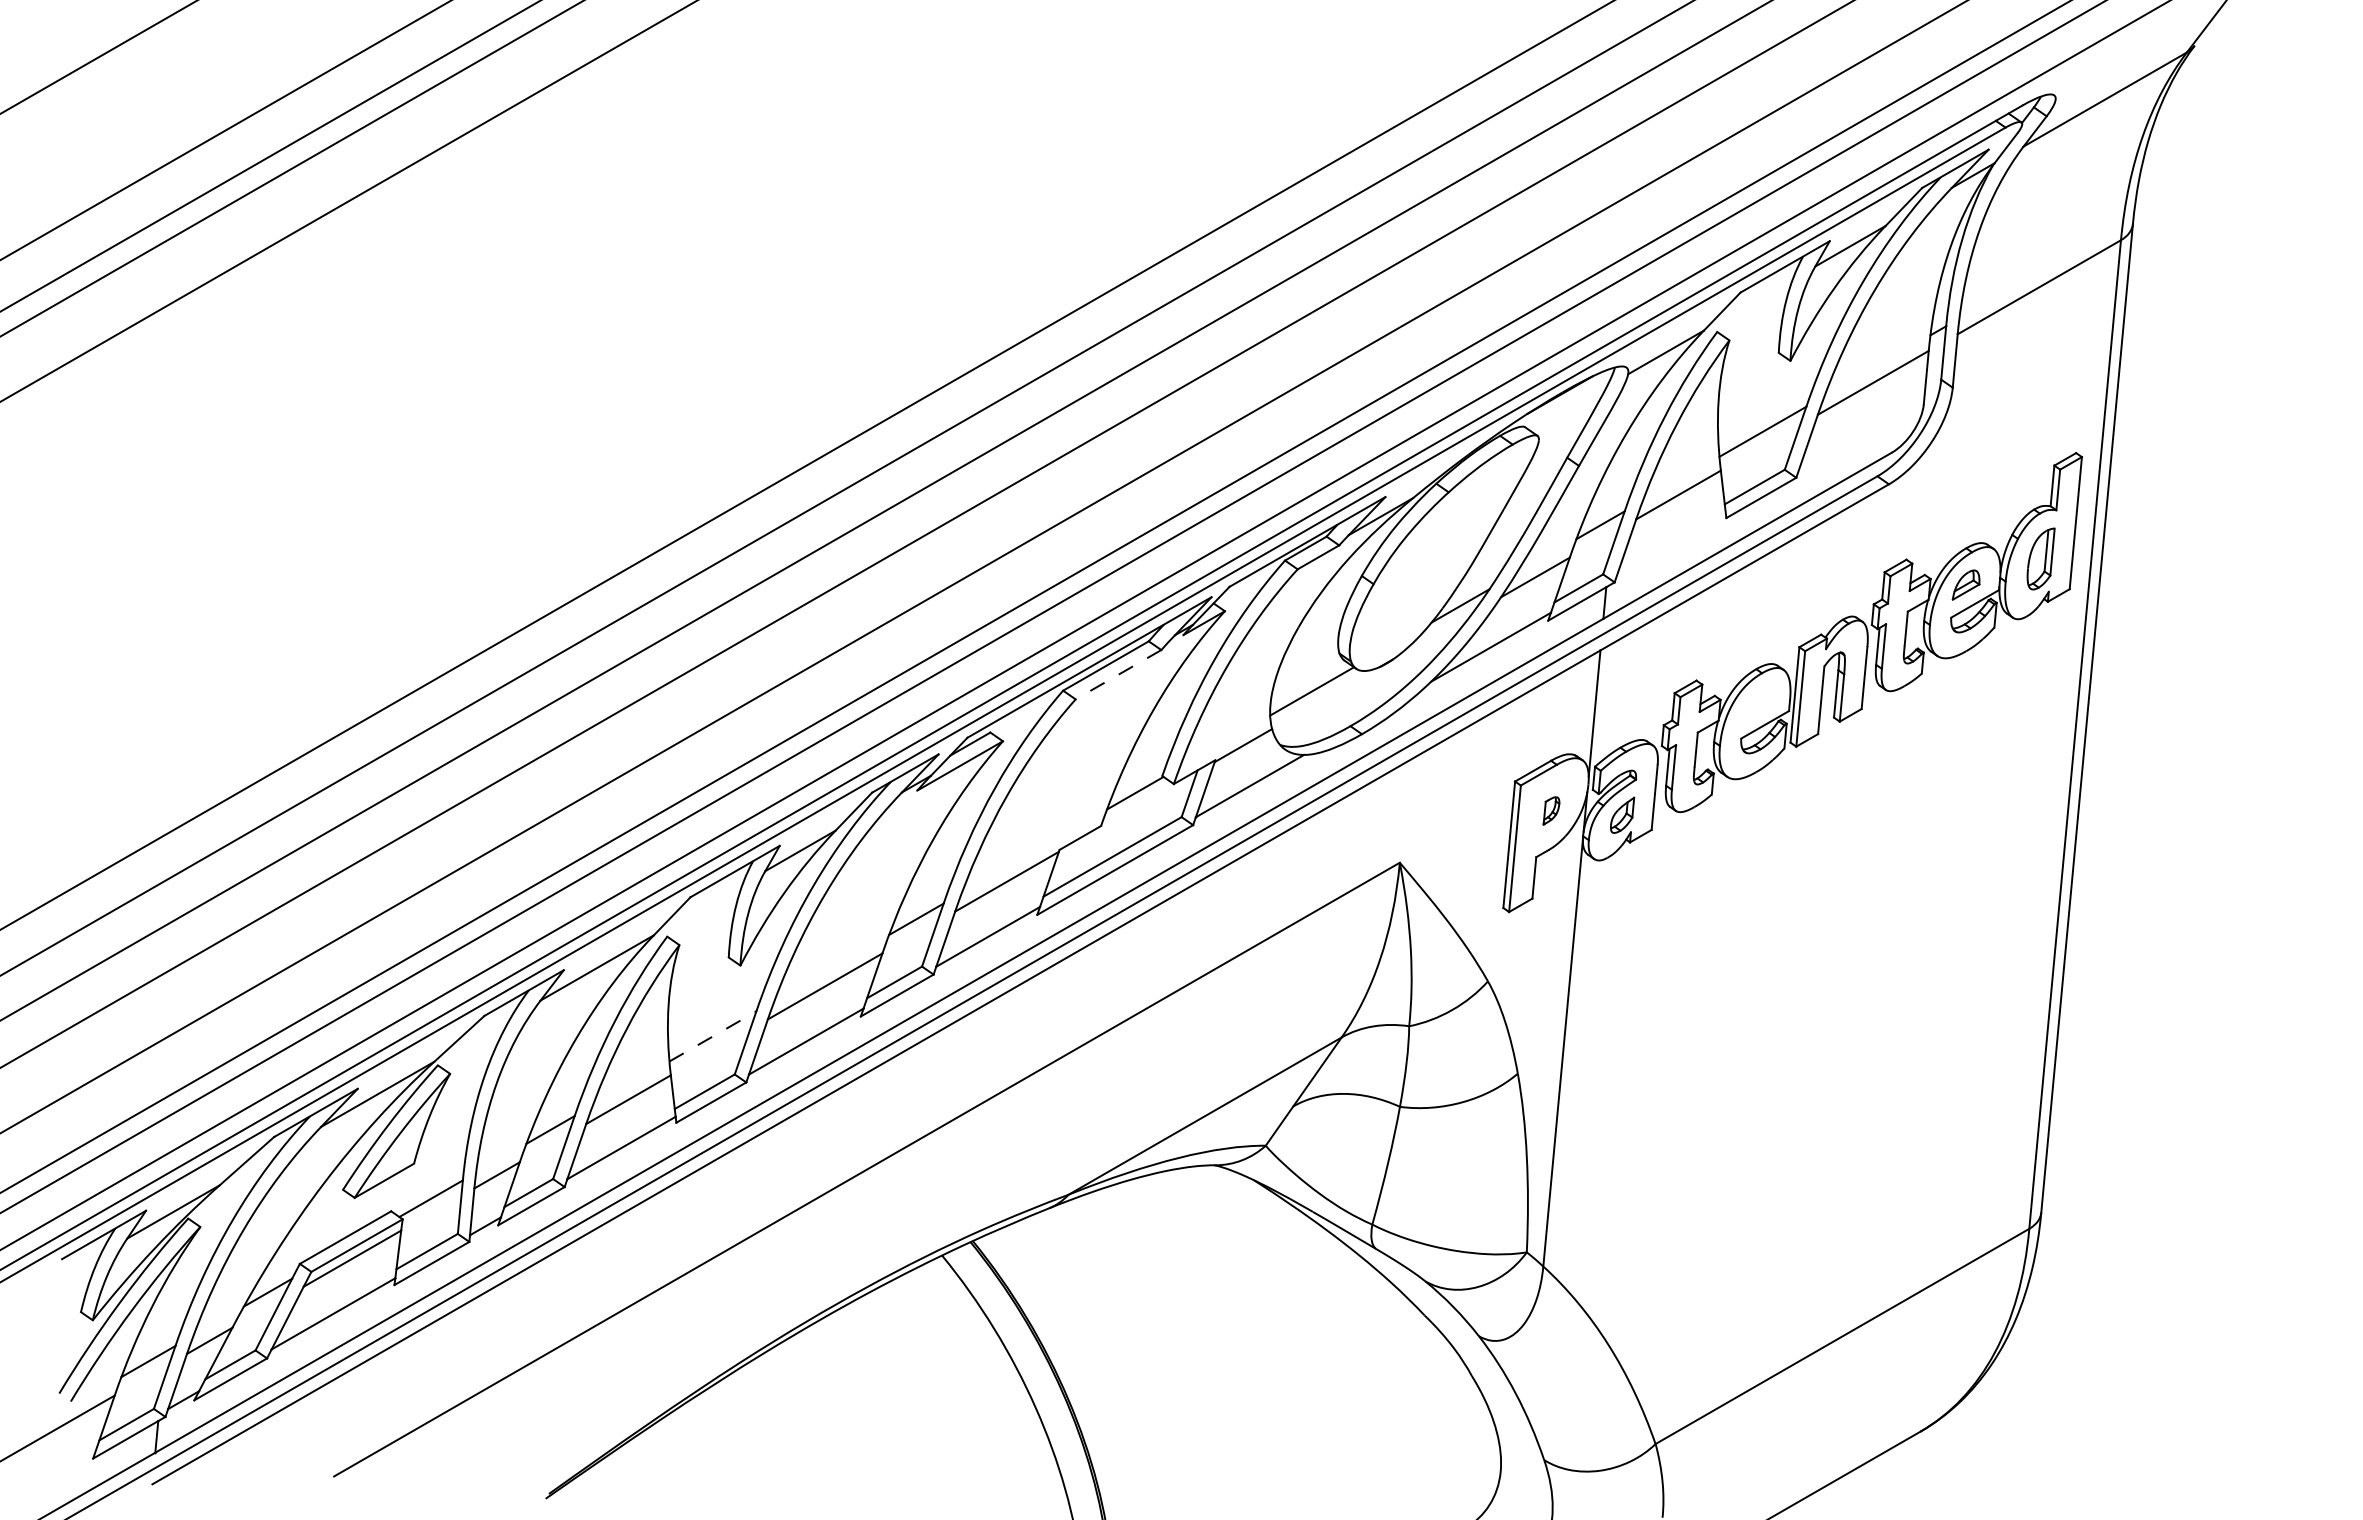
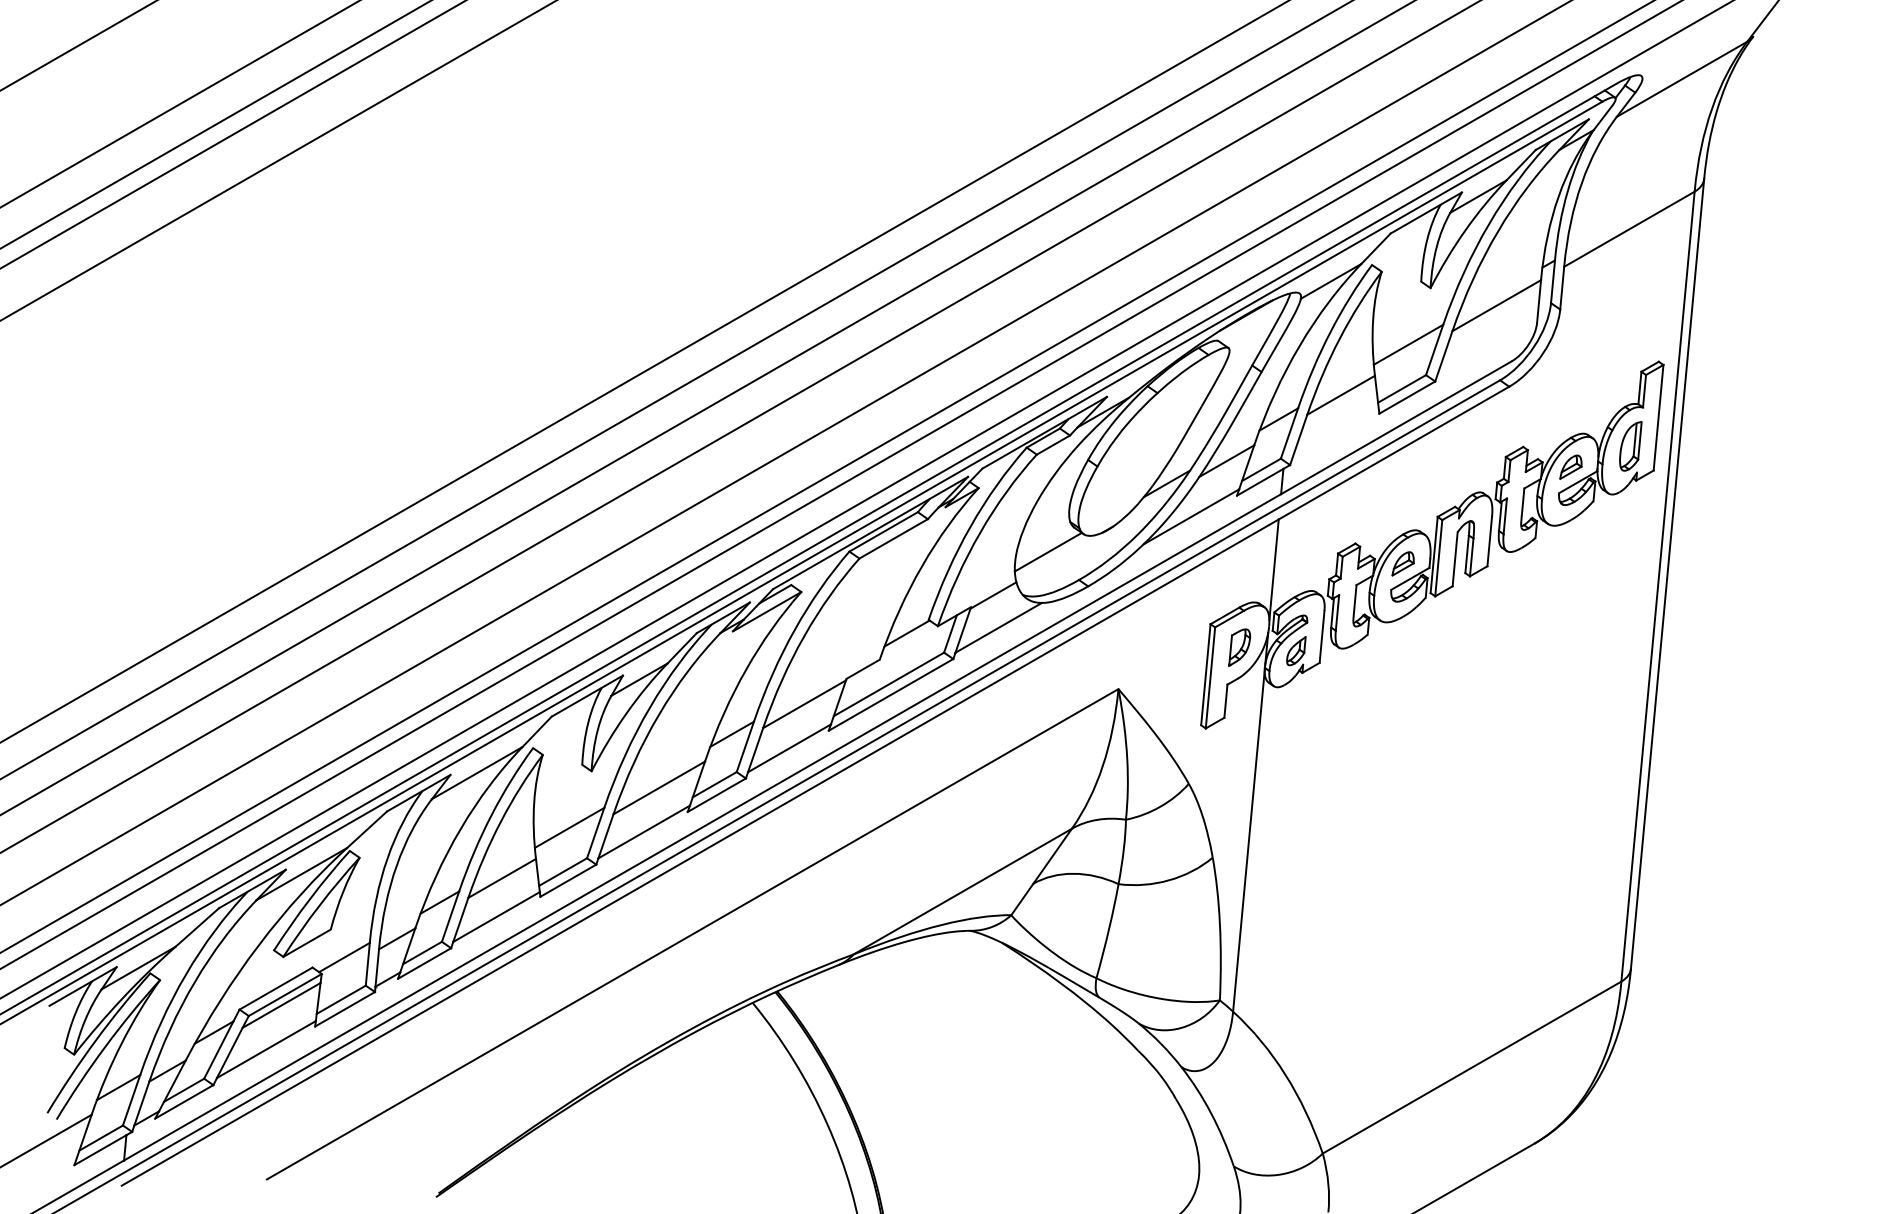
line: (1118, 674) -> (893, 538), dashed -> solid
part: (1755, 705) -> (1402, 563), added
part: (1551, 810) -> (1239, 647), size x1.67
line: (713, 1036) -> (570, 827), dashed -> solid

